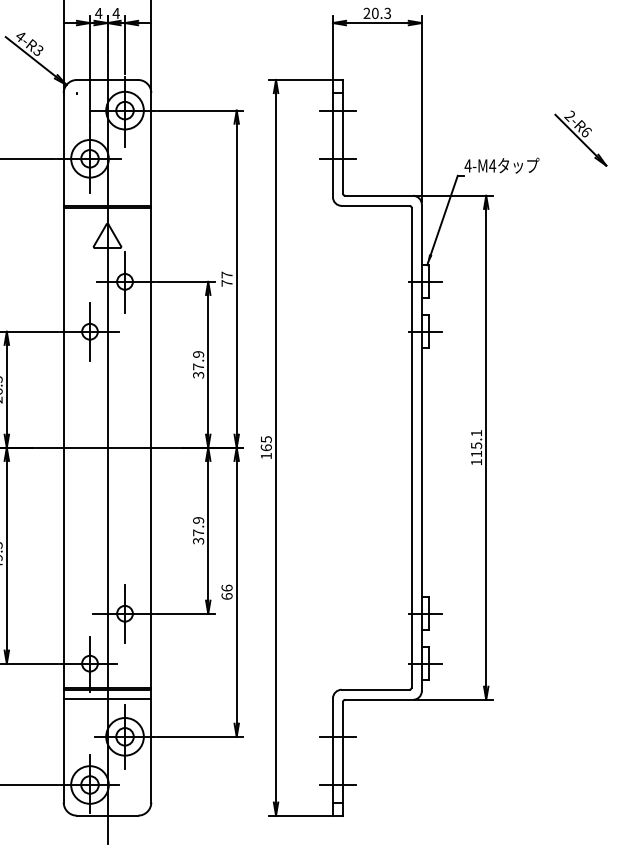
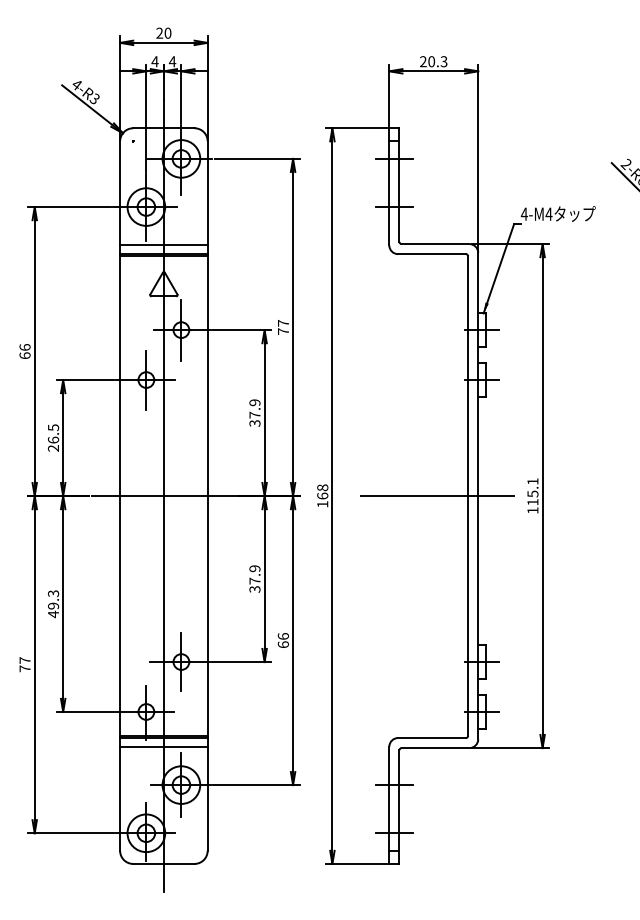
line: (107, 197) -> (163, 245), added
text: (266, 439) -> (322, 487), 165 -> 168
line: (381, 448) -> (437, 496), added

